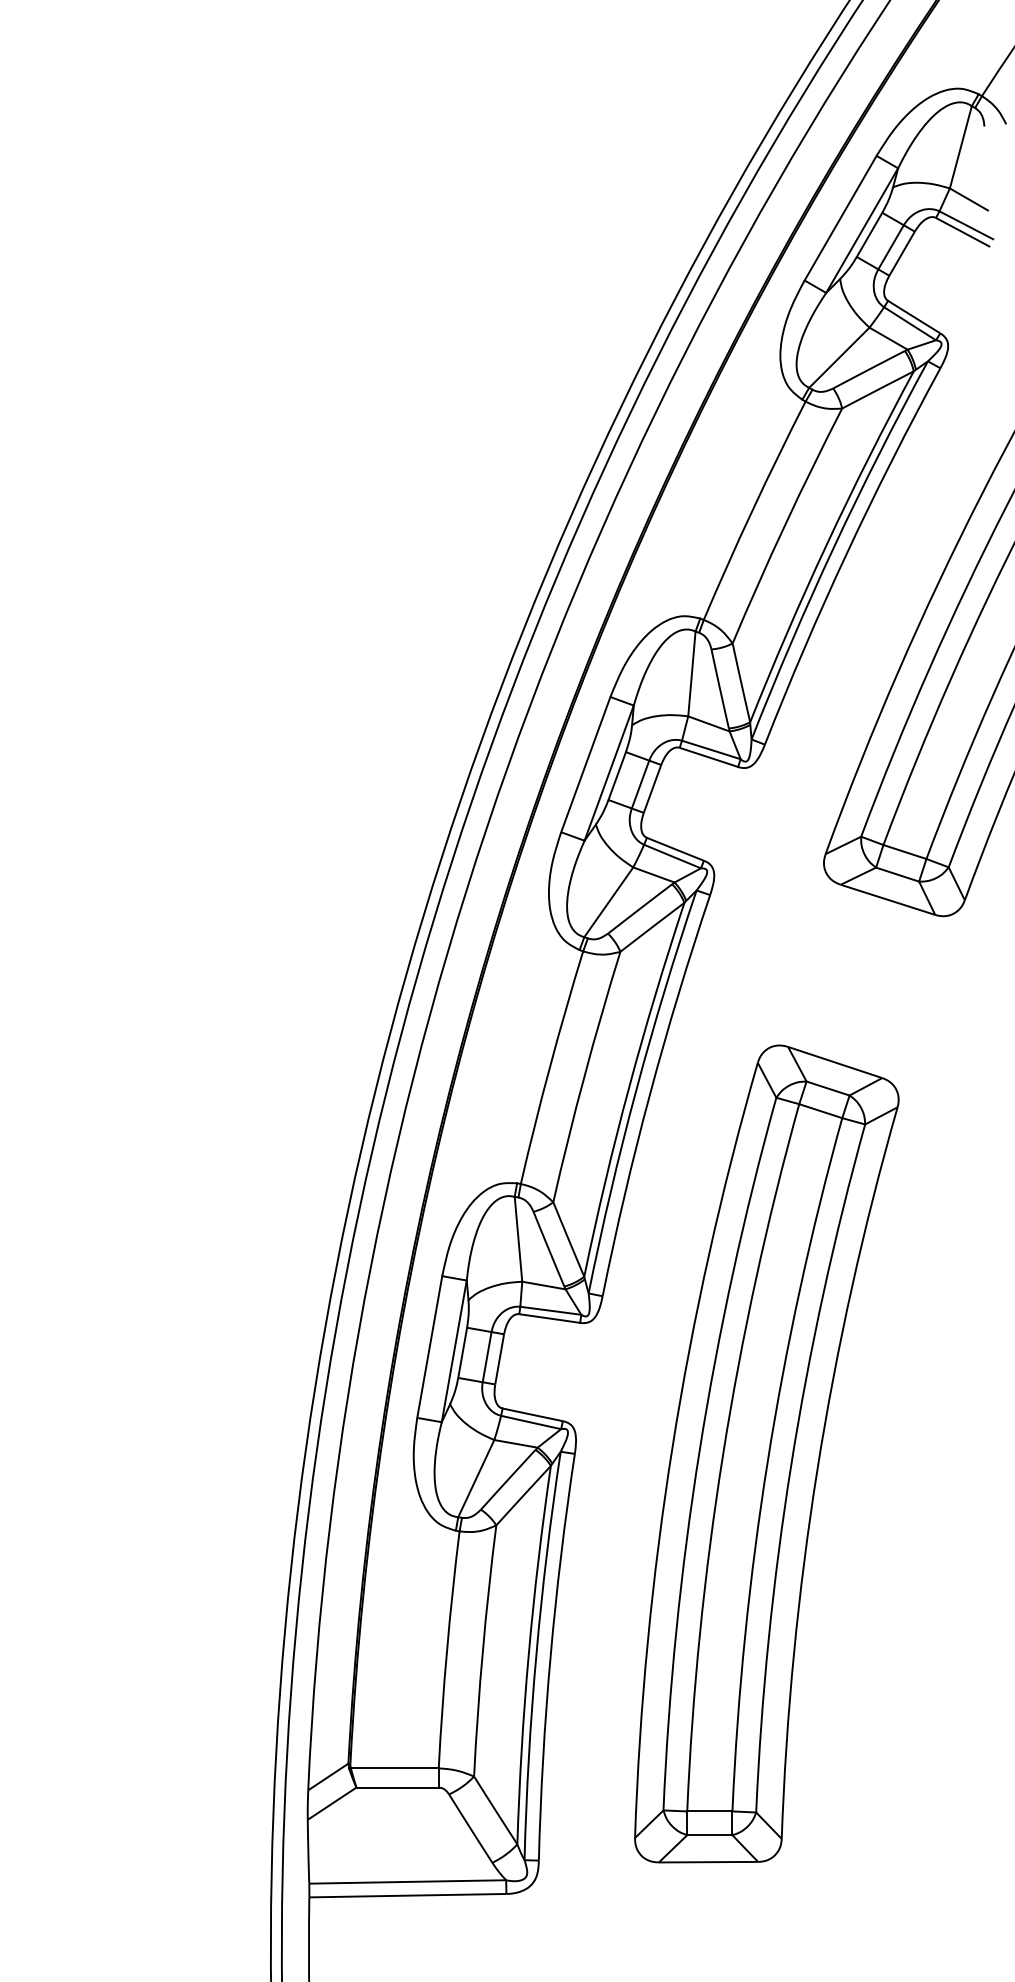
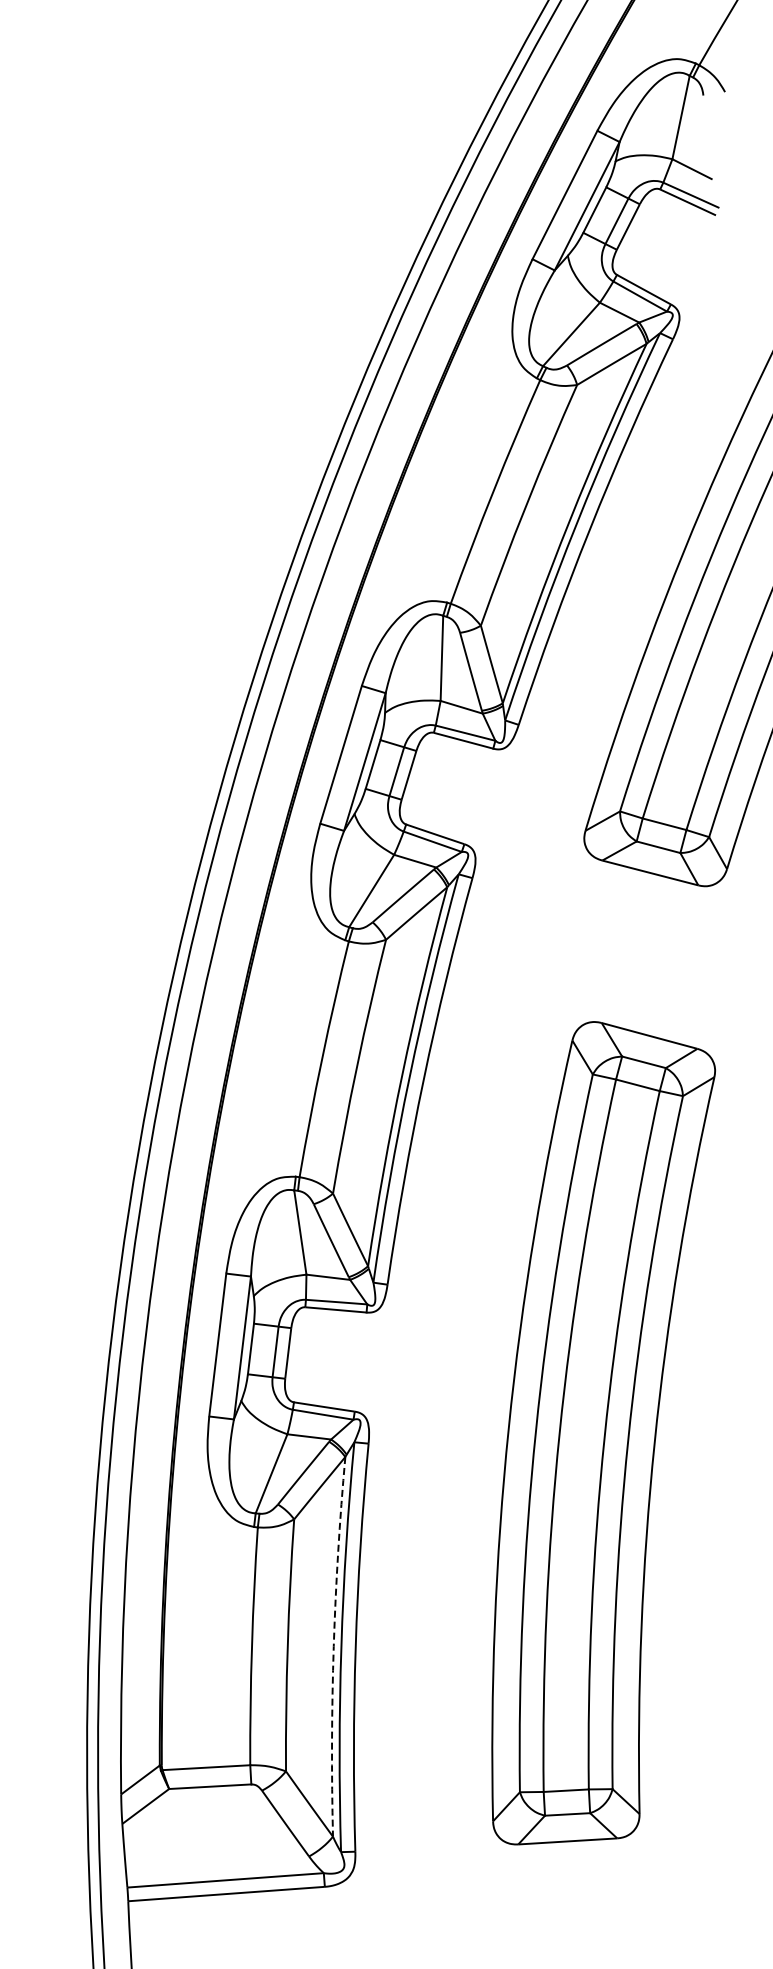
part: (766, 1453) -> (602, 1430), moved
arc: (528, 1654) -> (333, 1646), solid -> dashed

